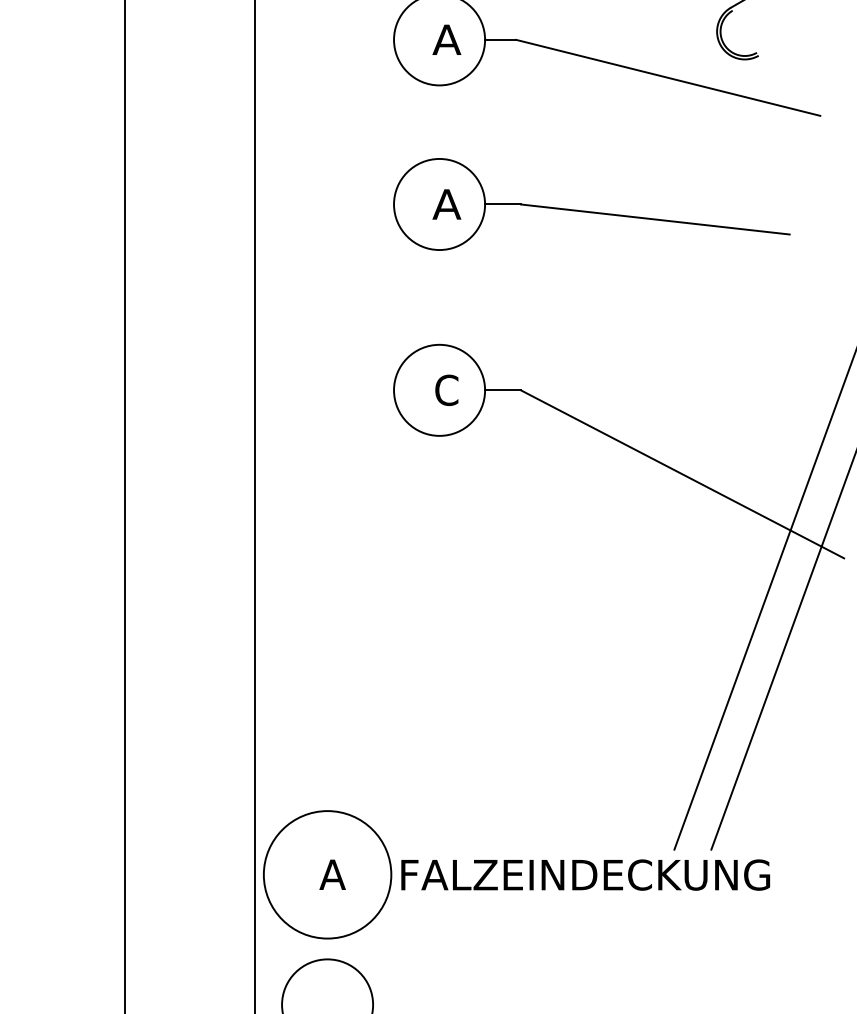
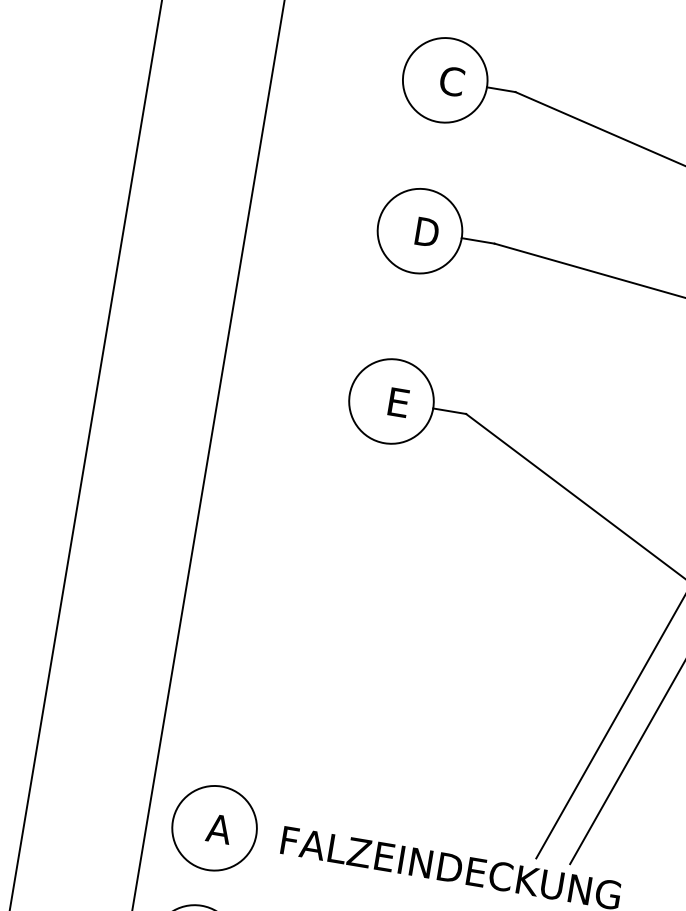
text: (446, 39) -> (451, 81), A -> C
text: (446, 204) -> (426, 232), A -> D
text: (446, 390) -> (397, 402), C -> E
circle: (327, 874) -> (214, 827), size x0.71

